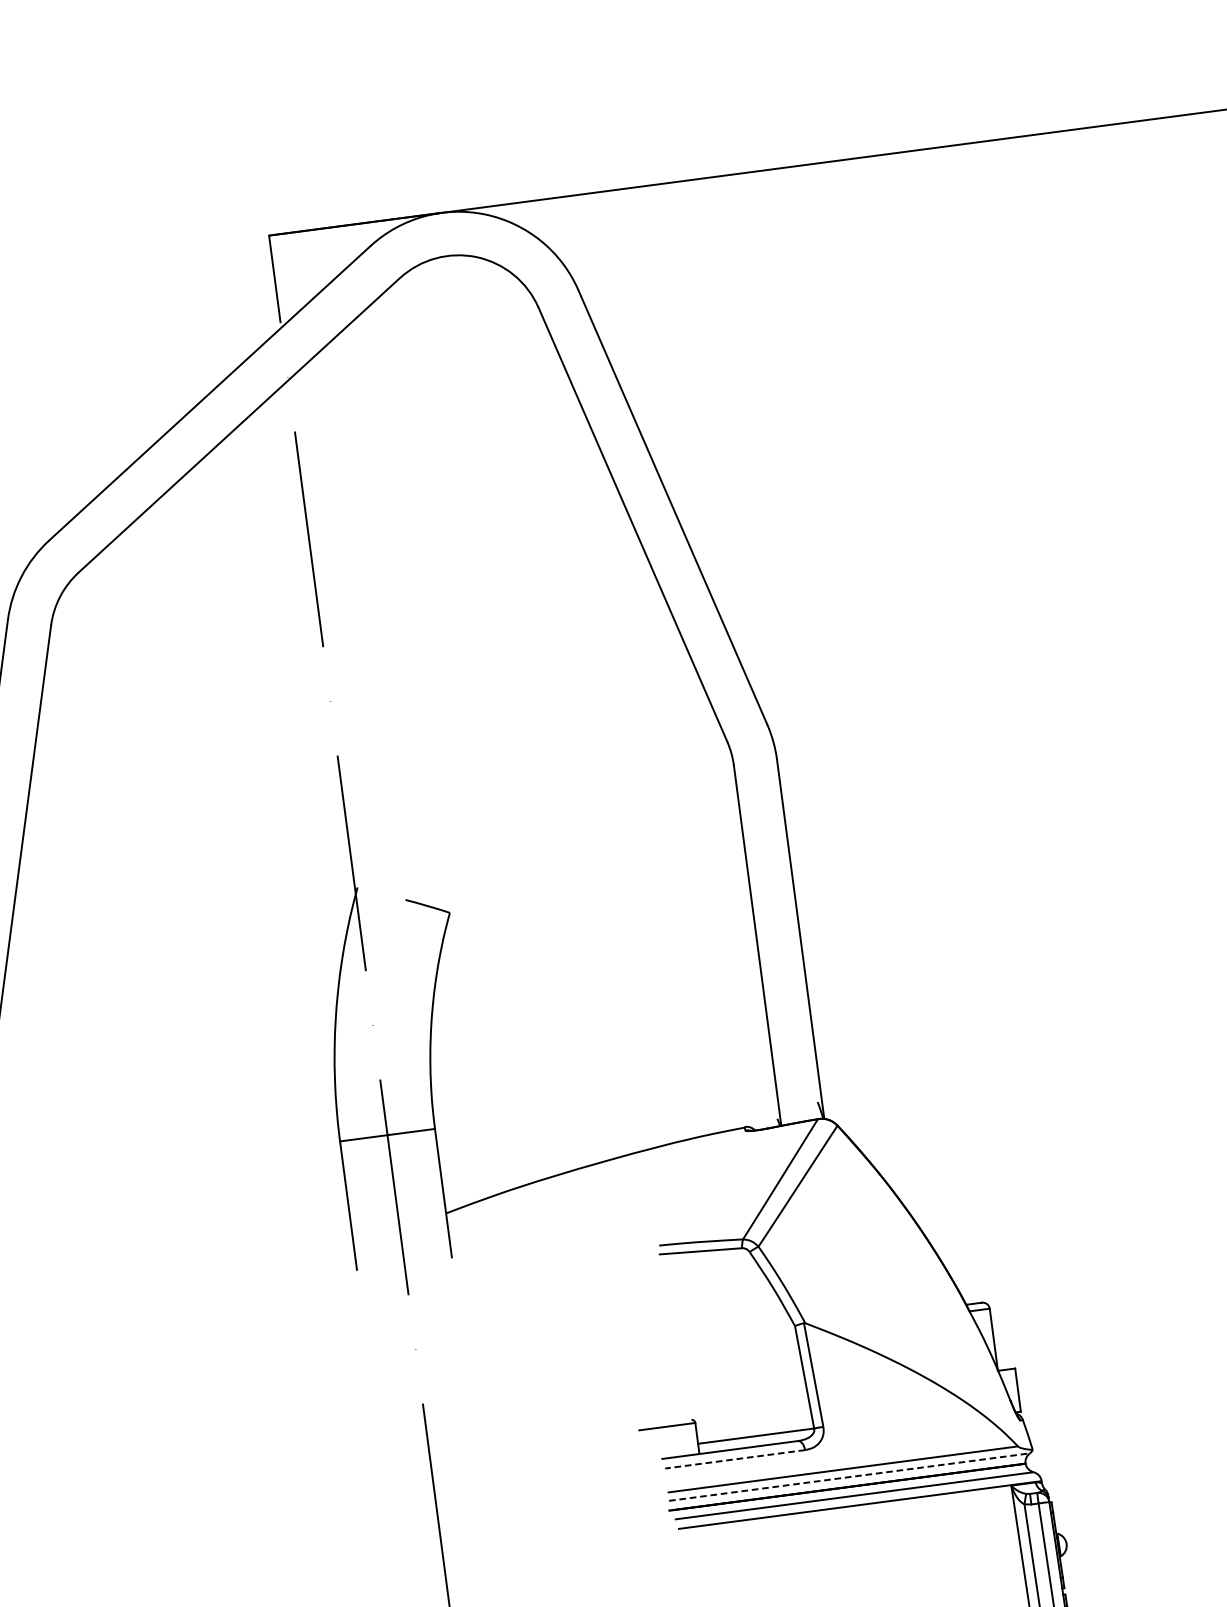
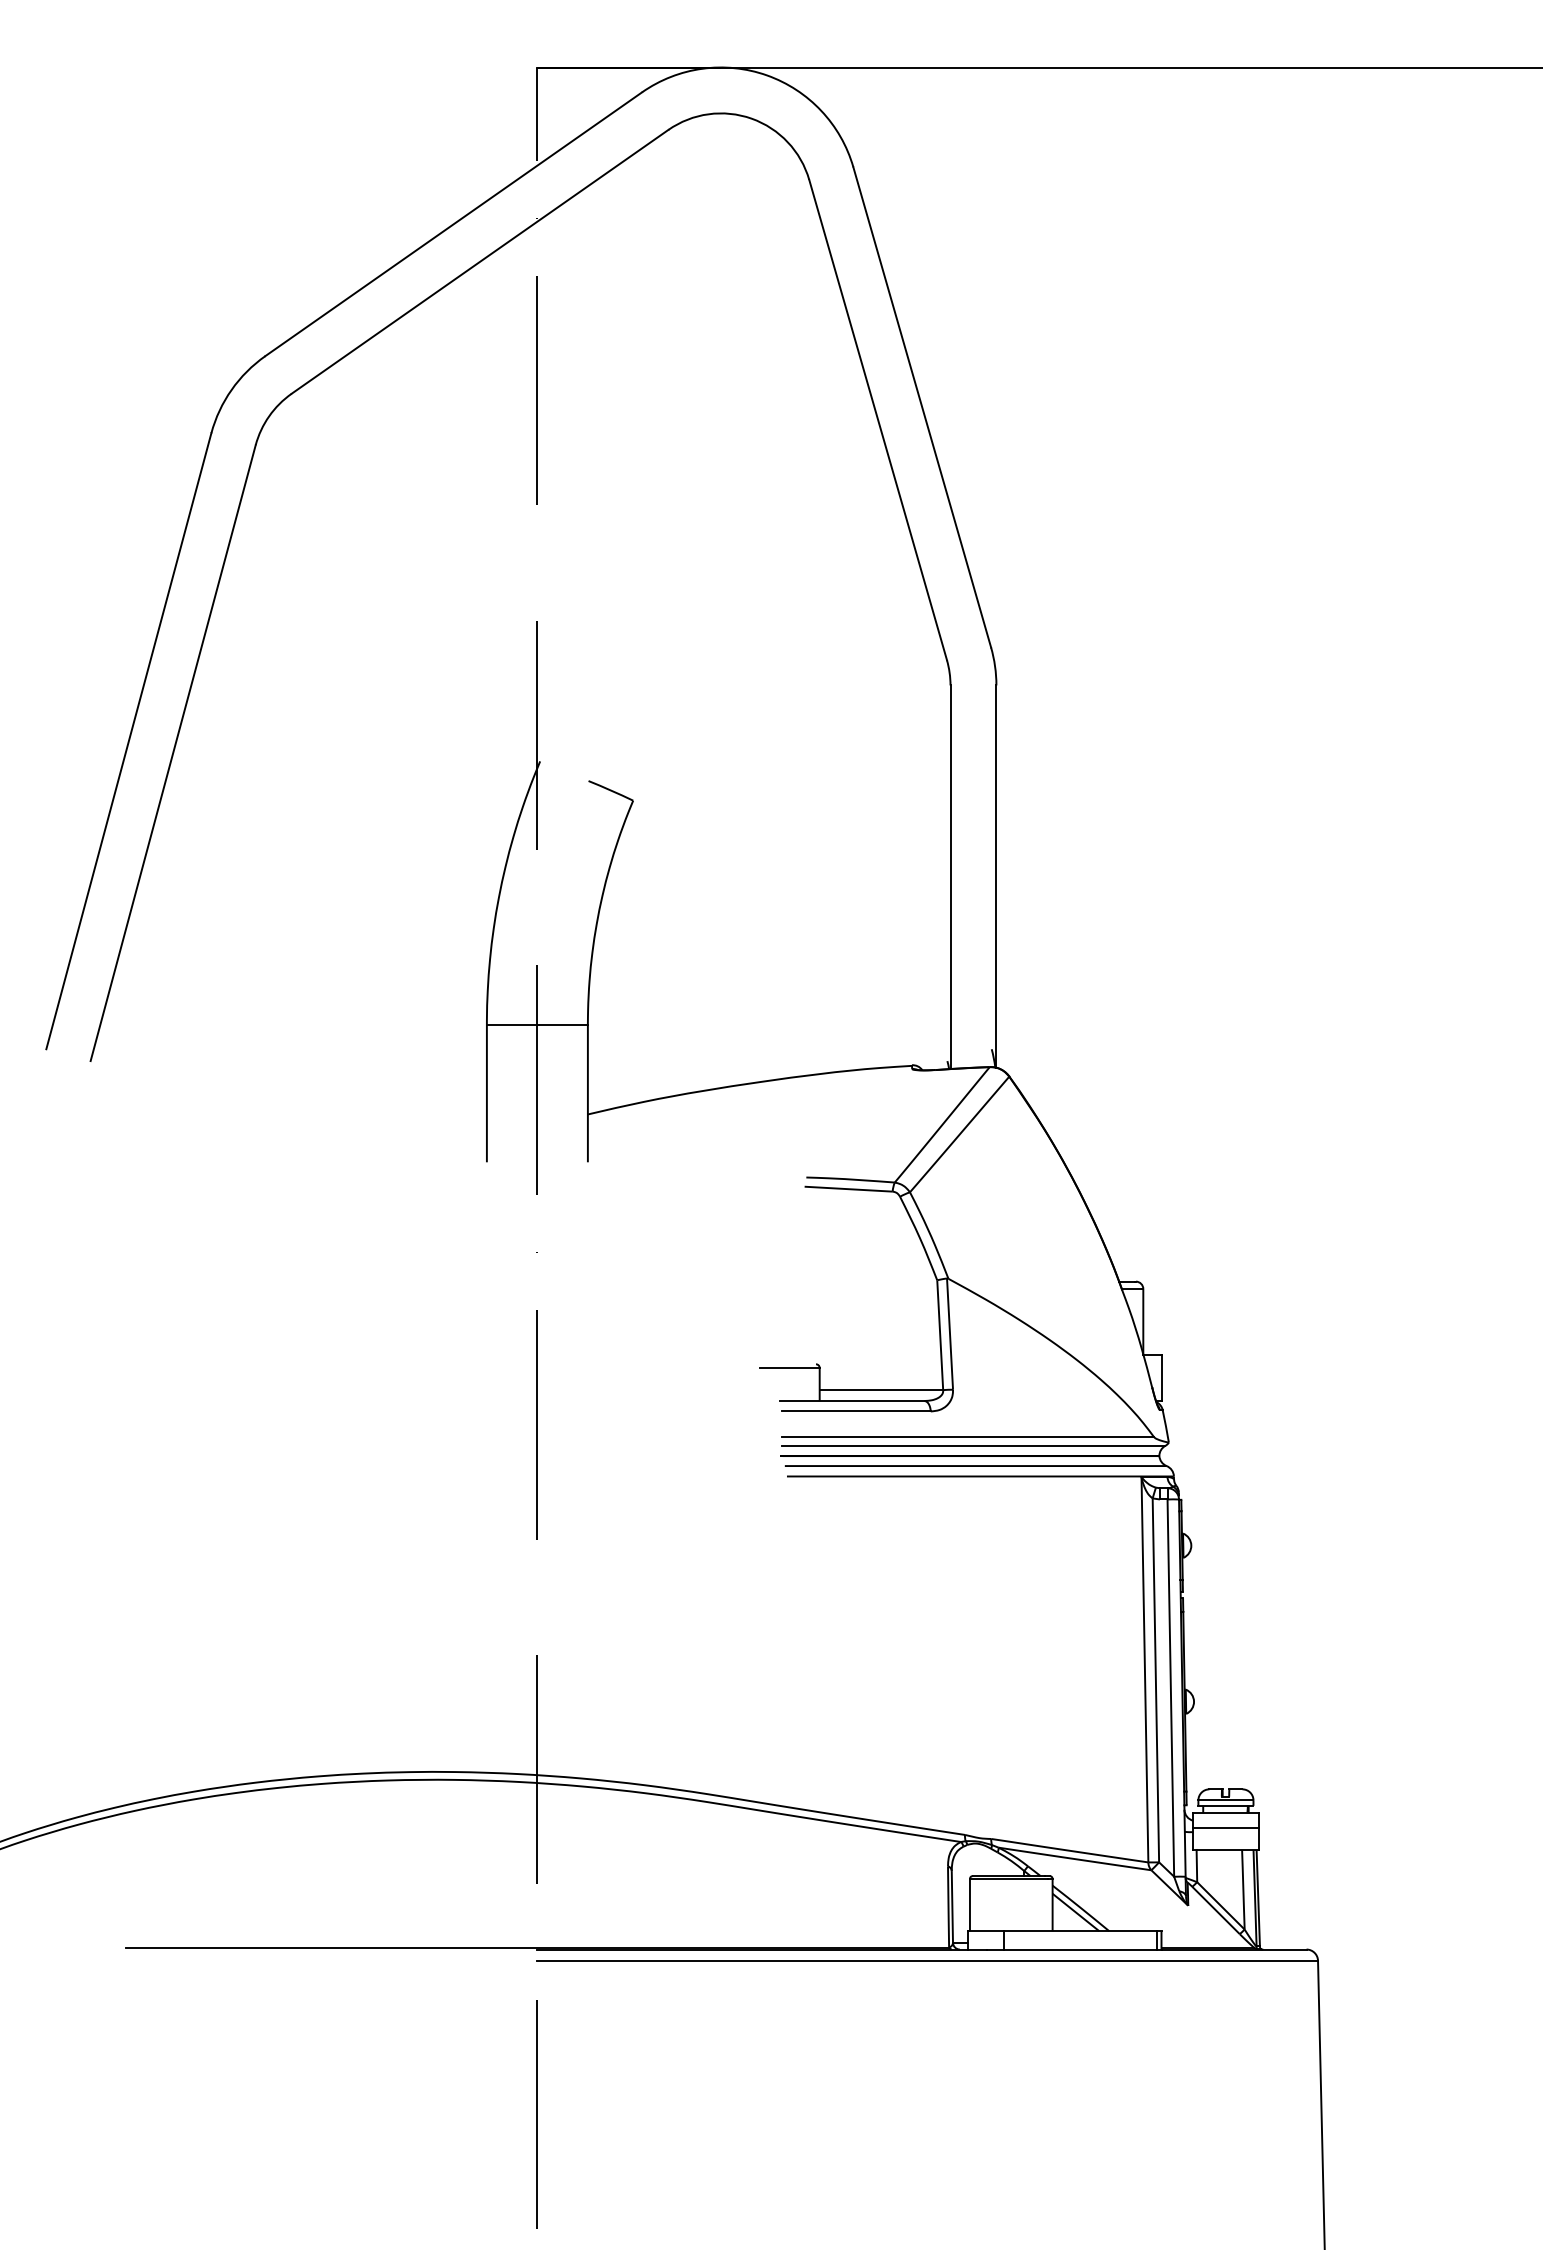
line: (734, 1459) -> (855, 1411), dashed -> solid
line: (849, 1476) -> (973, 1445), dashed -> solid

